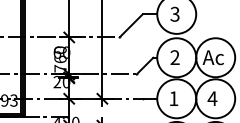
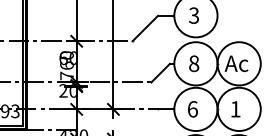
text: (175, 57) -> (194, 63), 2 -> 8
text: (173, 98) -> (192, 109), 1 -> 6
text: (212, 98) -> (235, 109), 4 -> 1

